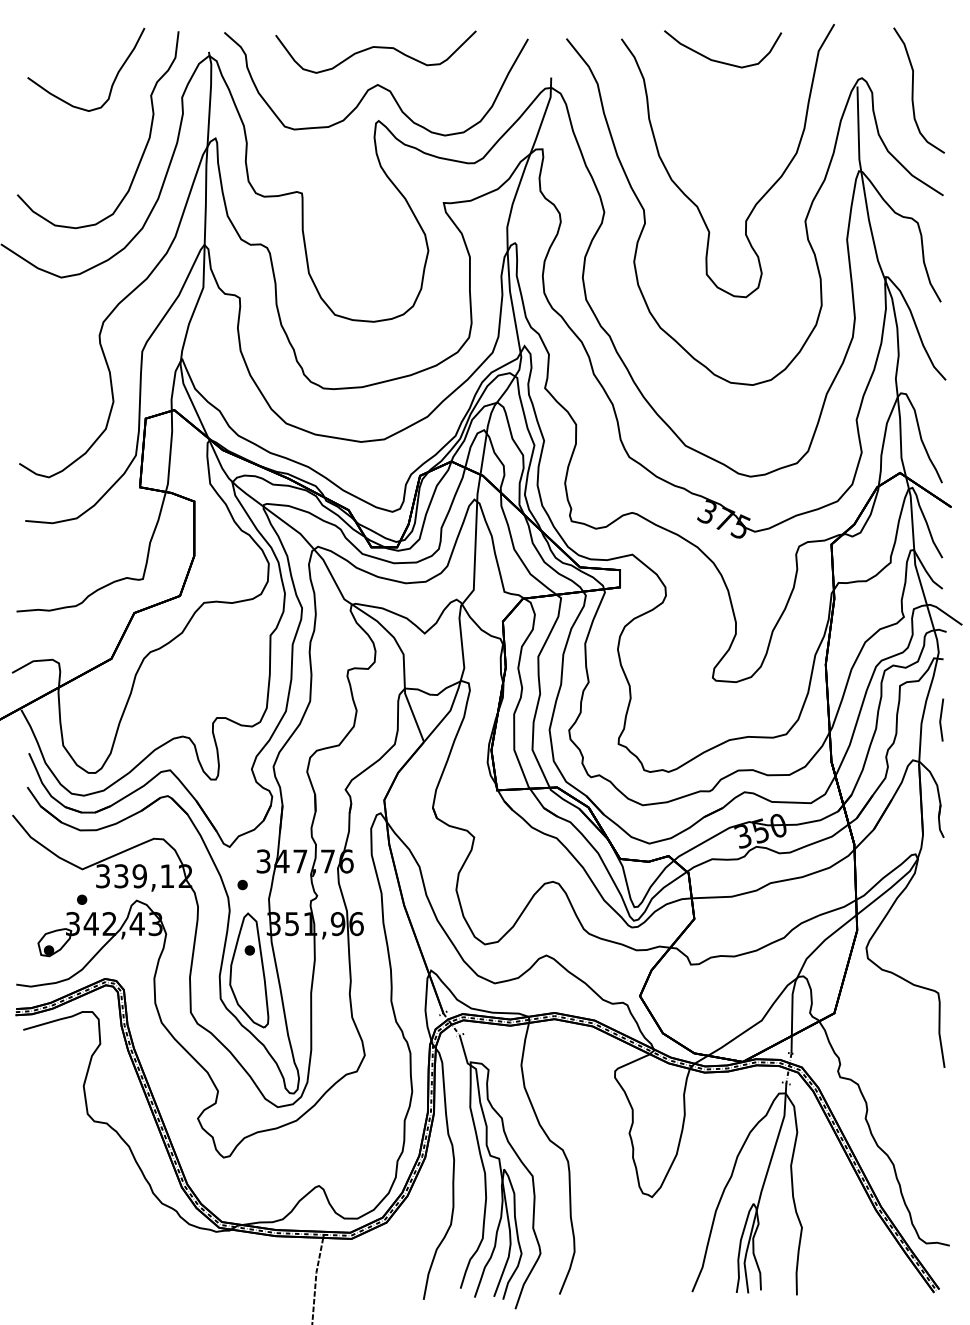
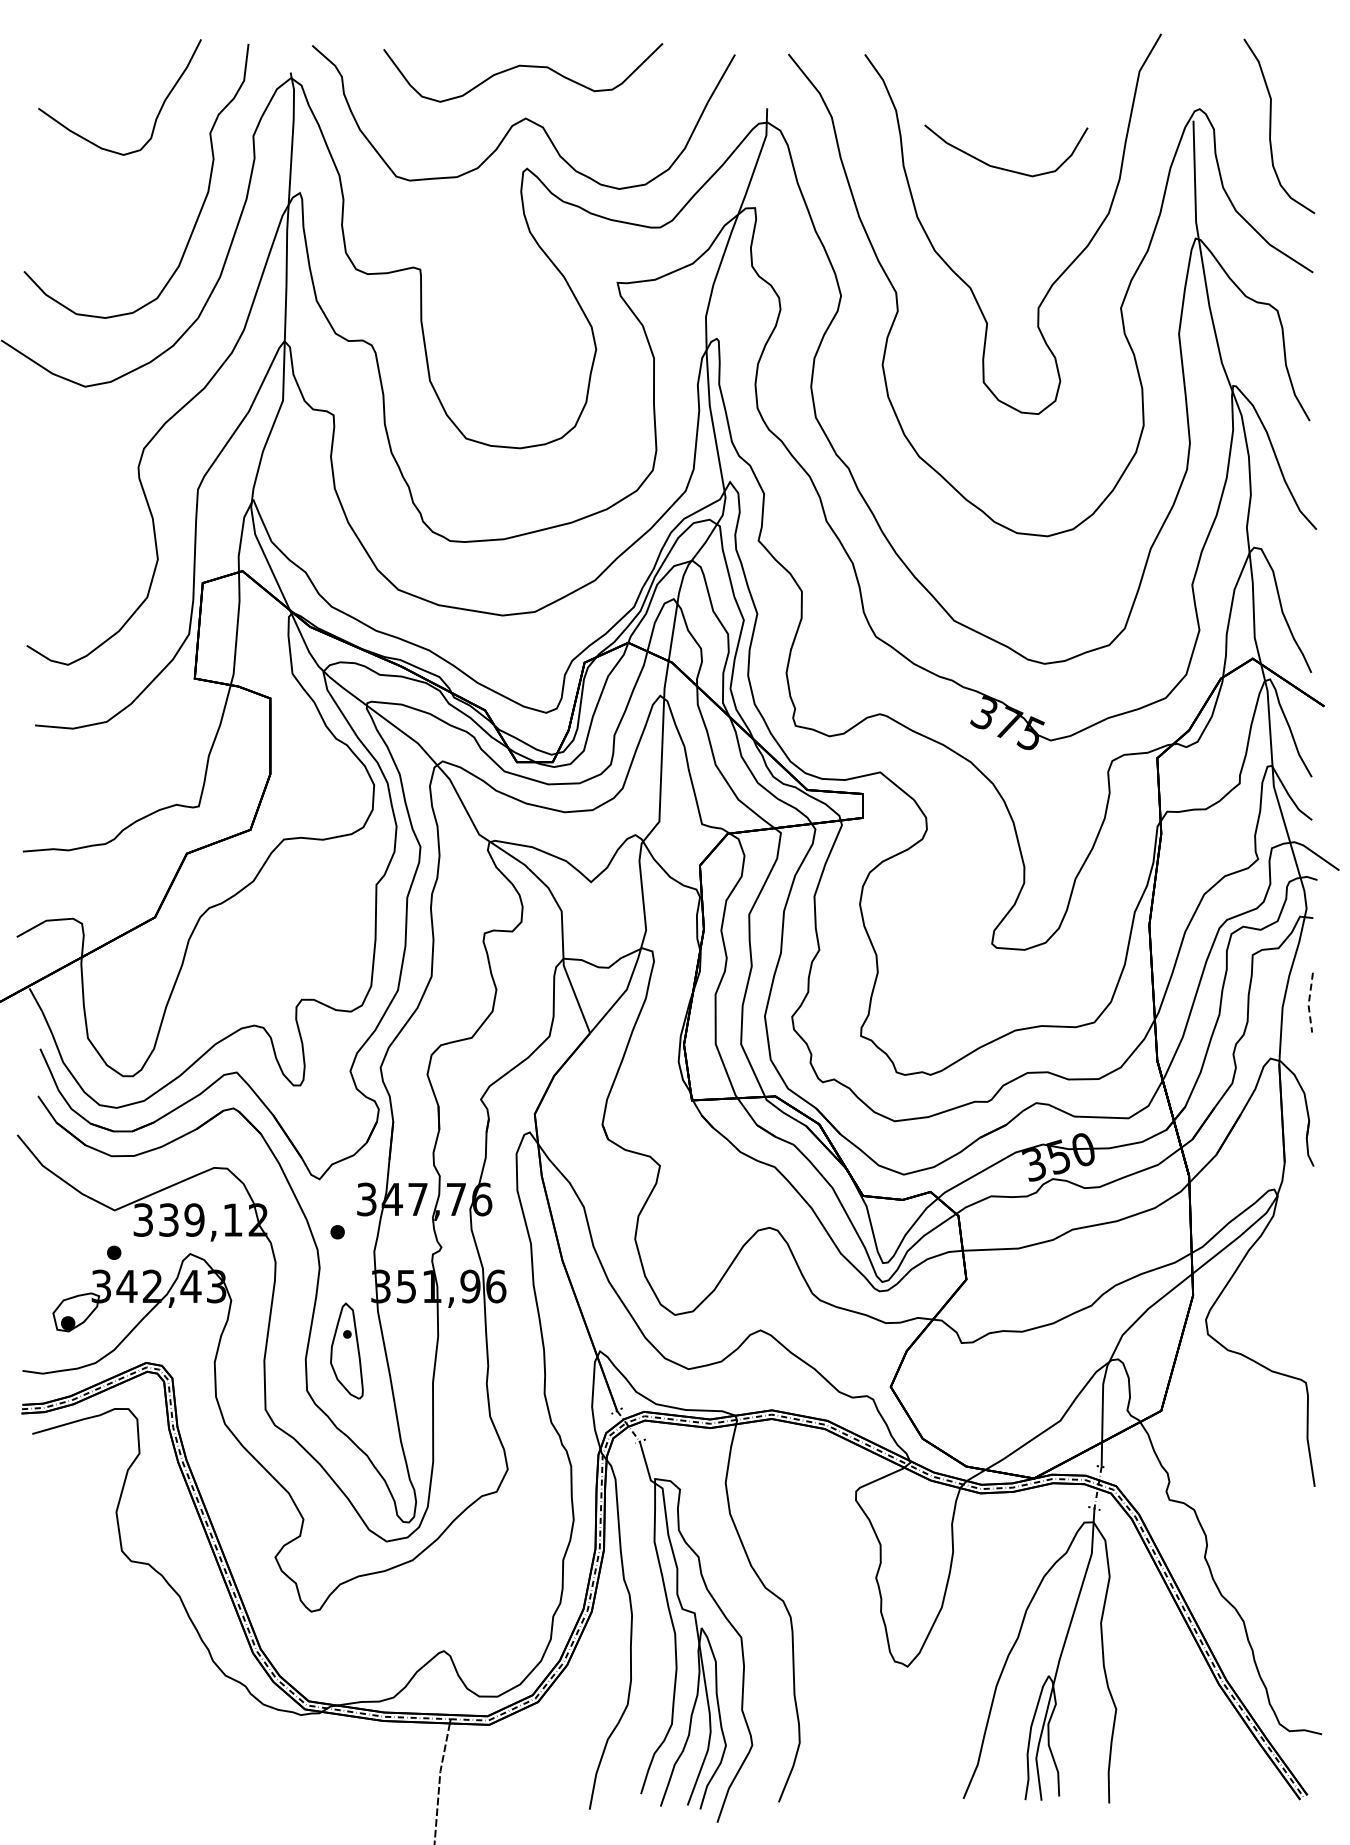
curve: (719, 61) -> (1001, 167), moved
line: (940, 720) -> (1308, 1003), solid -> dashed
part: (249, 969) -> (346, 1350), size x0.6

